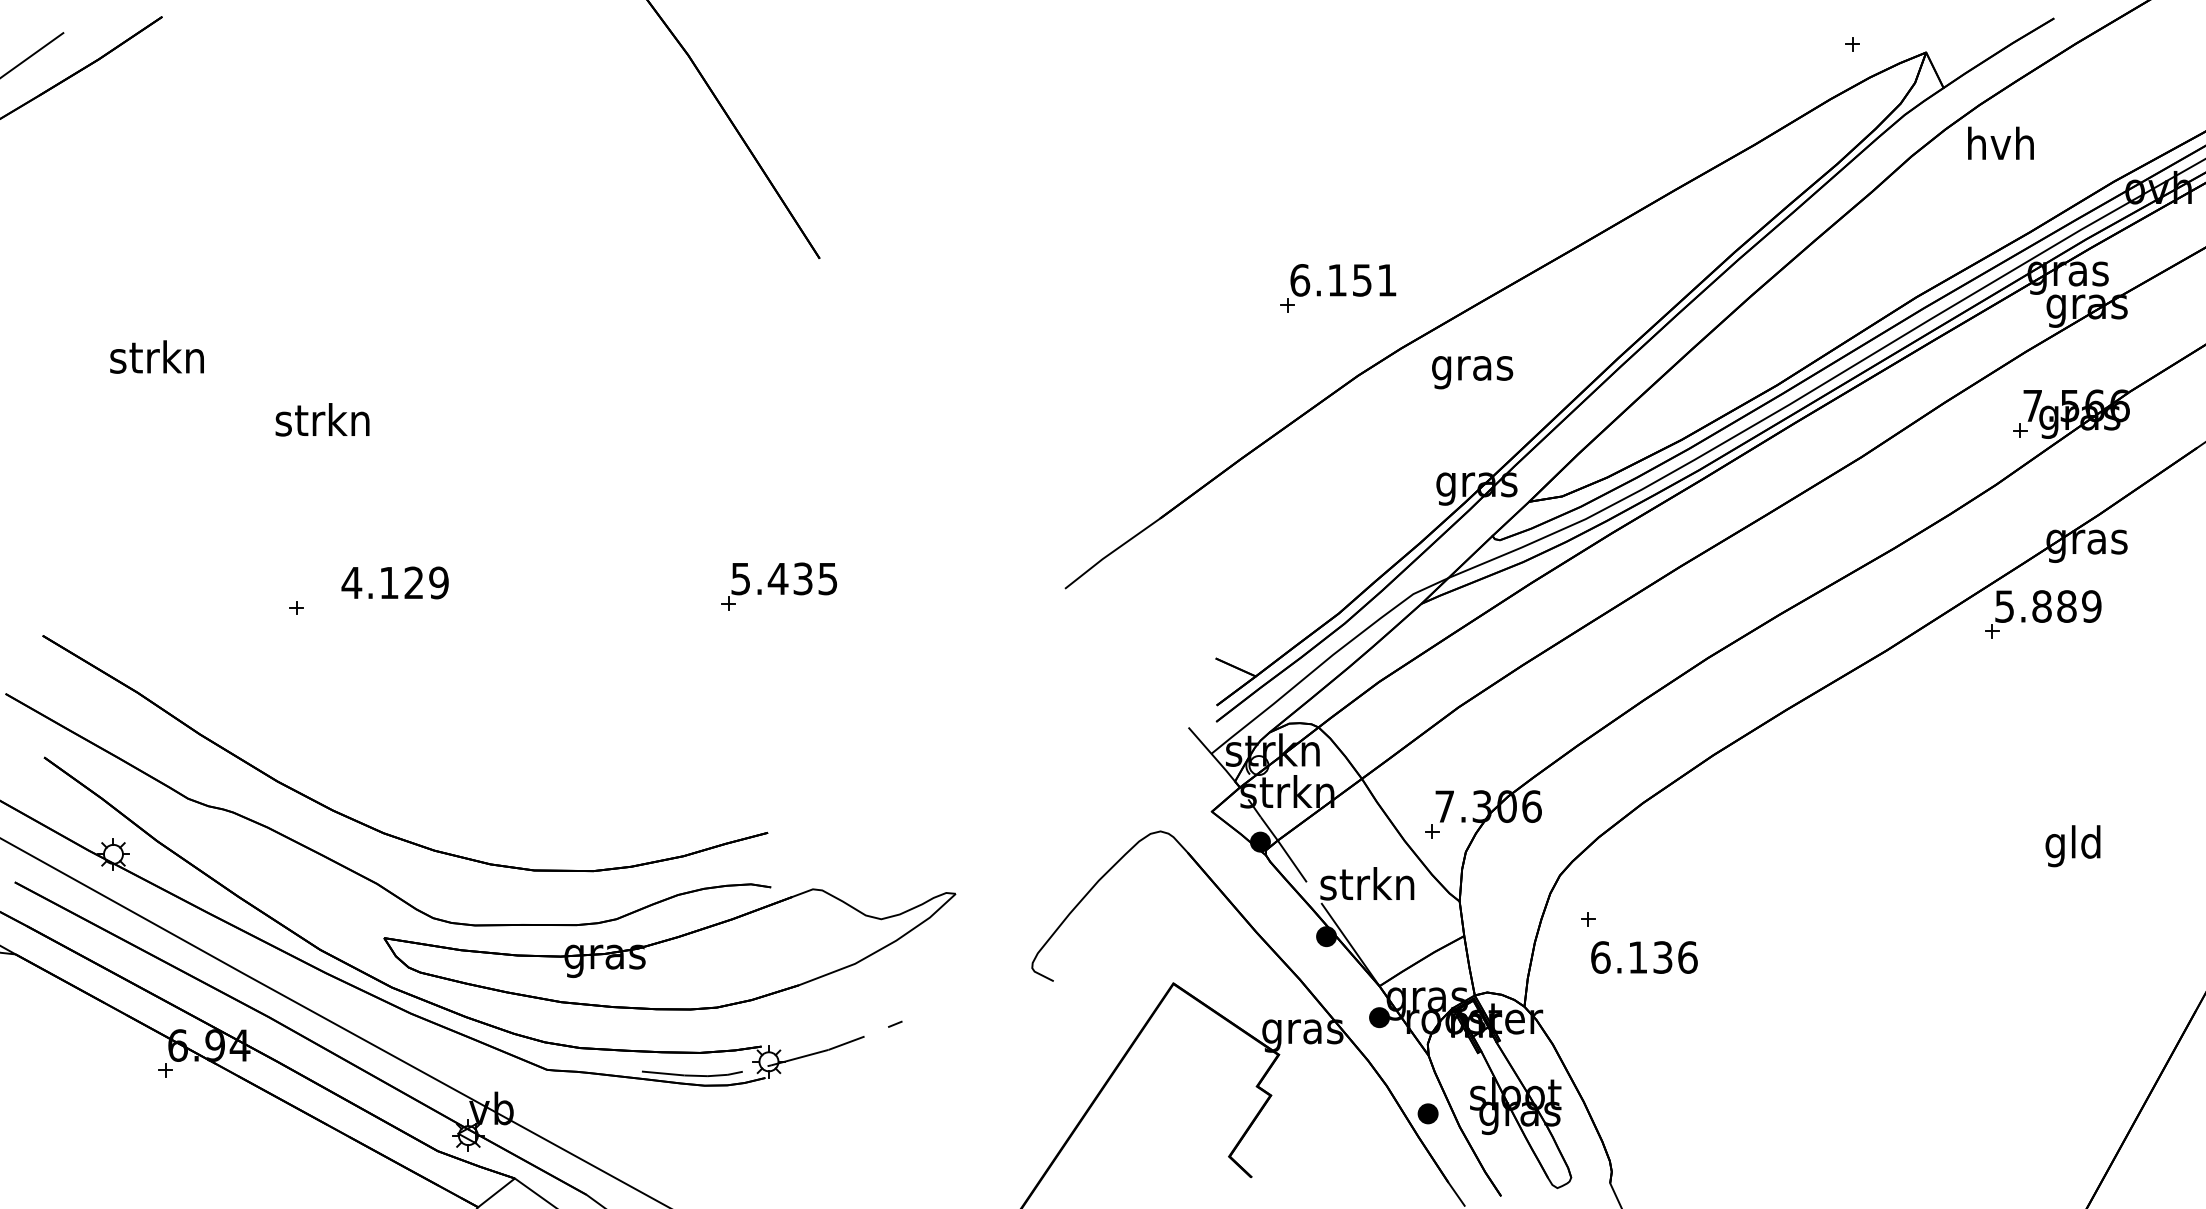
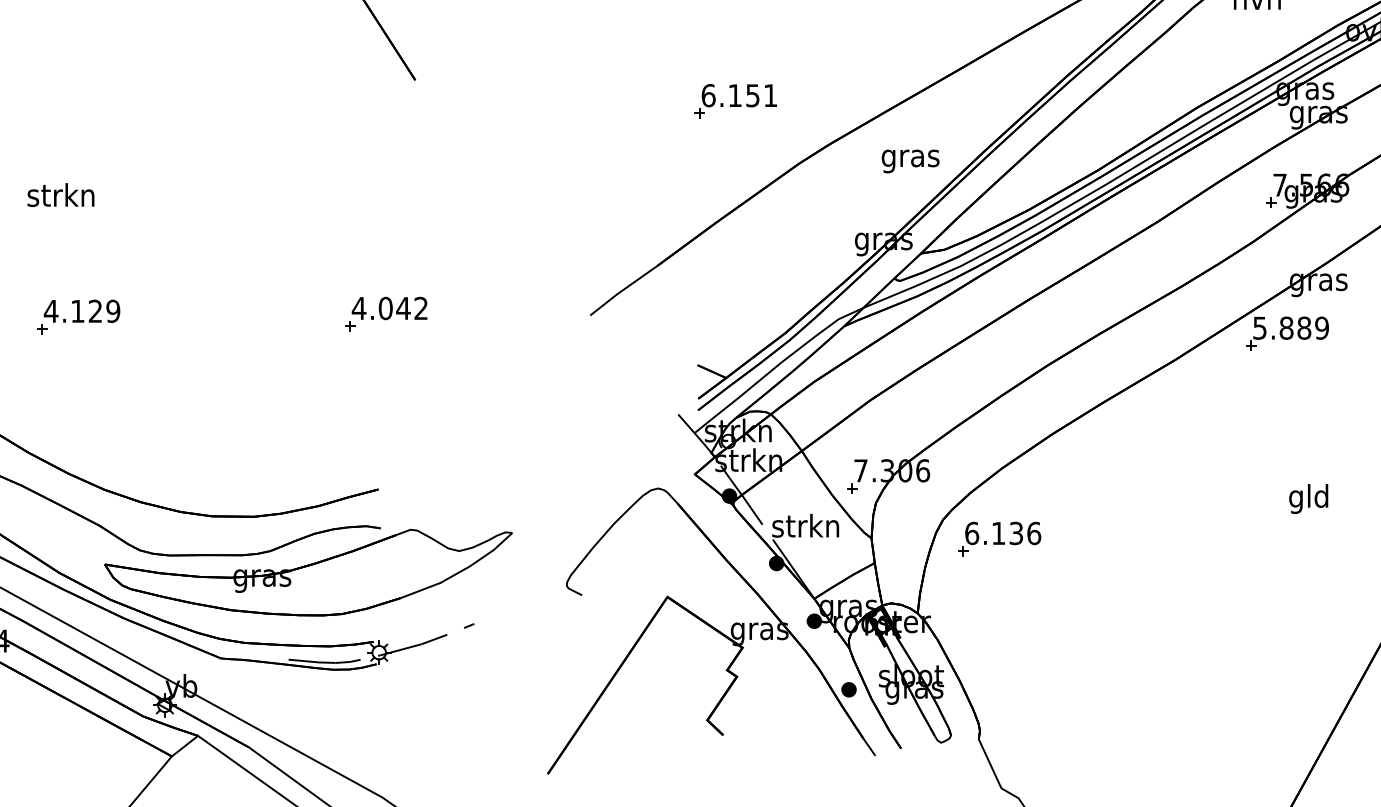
part: (1338, 288) -> (735, 101), moved
text: (1472, 372) -> (910, 161), moved
text: (783, 578) -> (389, 308), 5.435 -> 4.042
text: (394, 582) -> (81, 311), moved
text: (1644, 957) -> (1003, 533), moved

